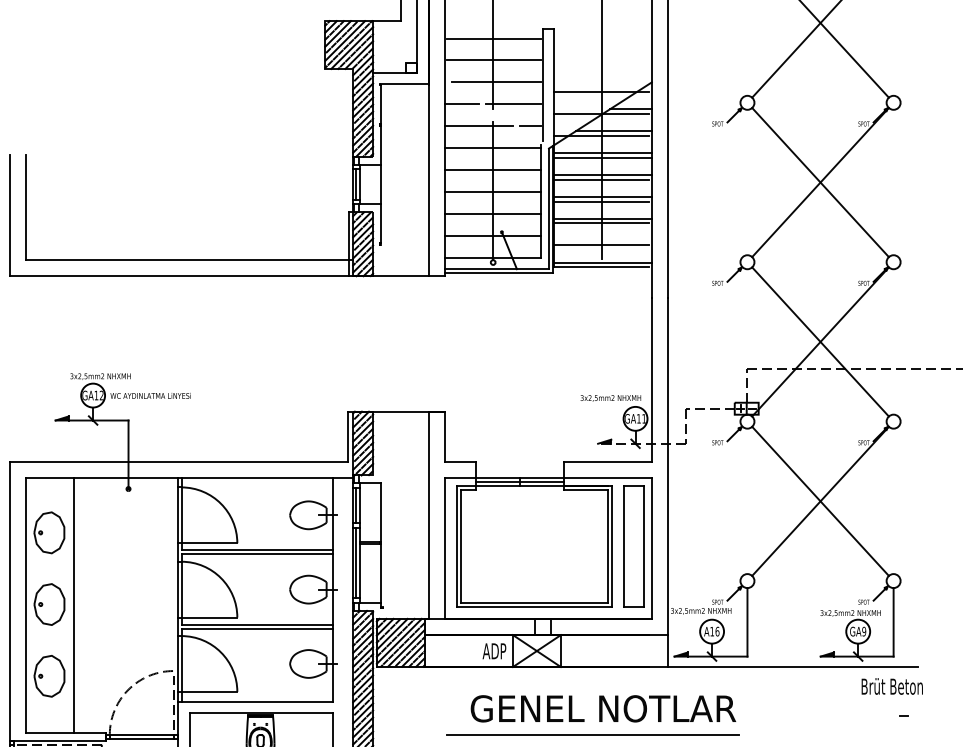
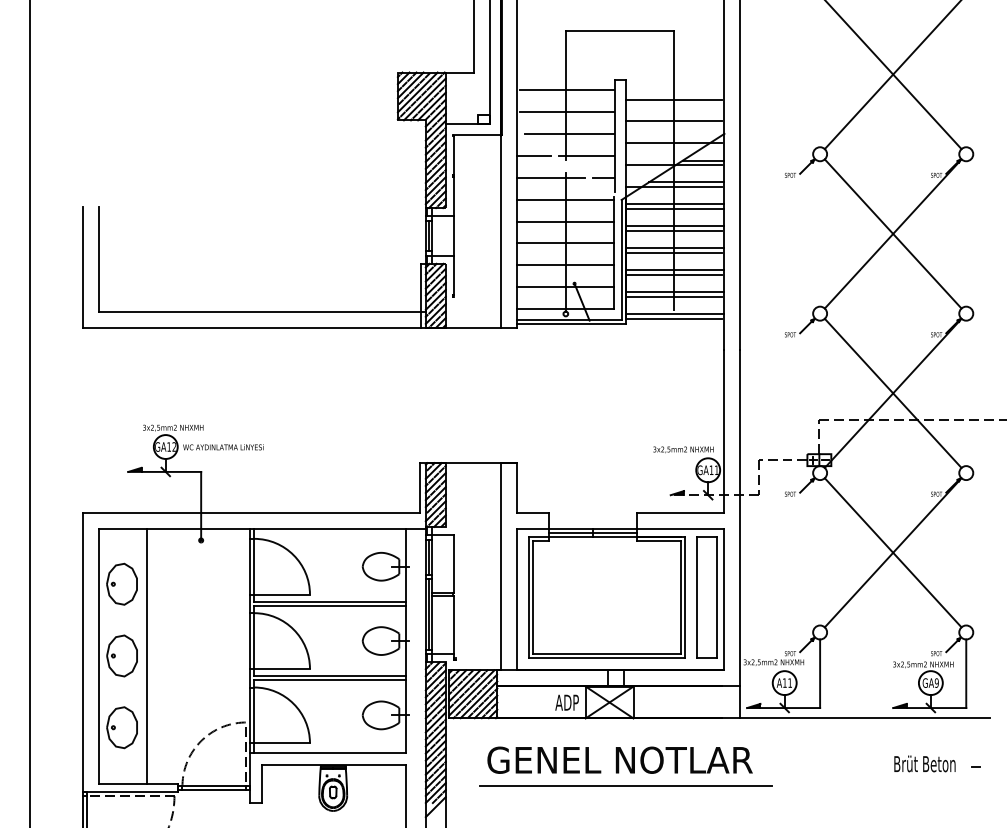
line: (601, 48) -> (674, 99), added
line: (601, 70) -> (674, 121), added
line: (602, 241) -> (675, 292), added
text: (717, 631) -> (790, 682), A16 -> A11
text: (891, 686) -> (924, 763), moved
text: (602, 708) -> (619, 759), moved
line: (591, 734) -> (625, 785), moved

